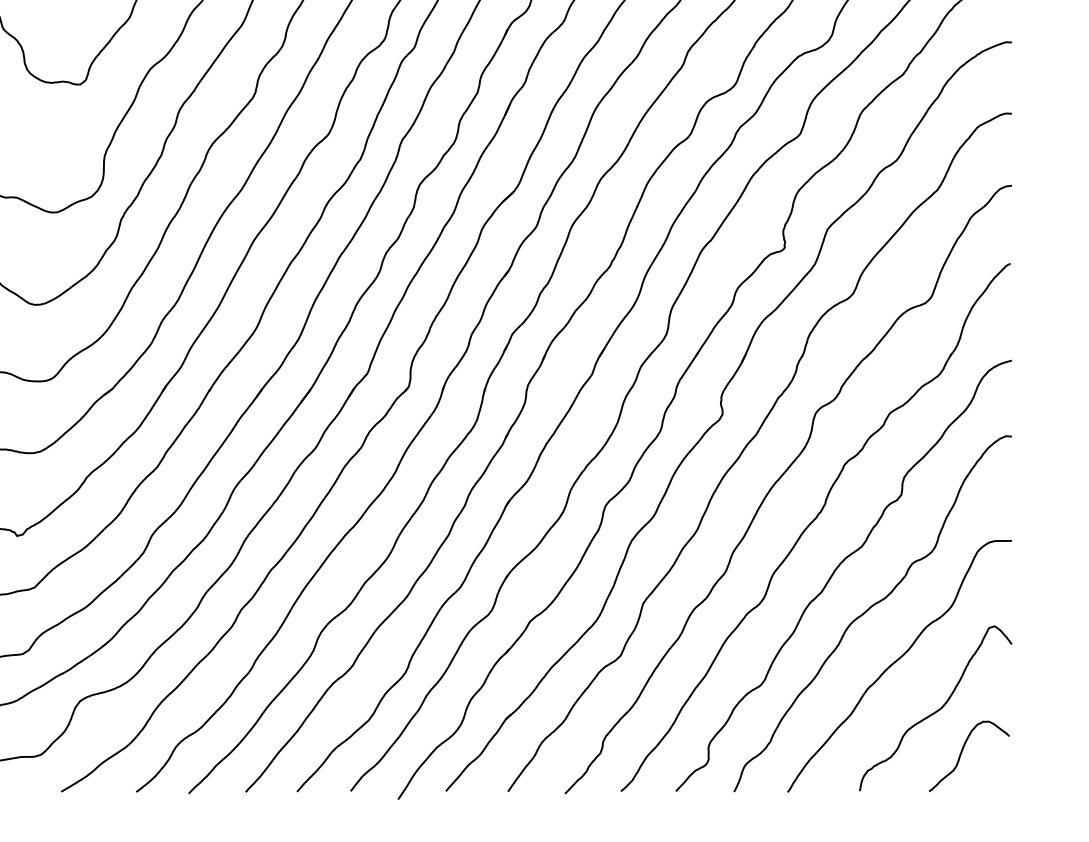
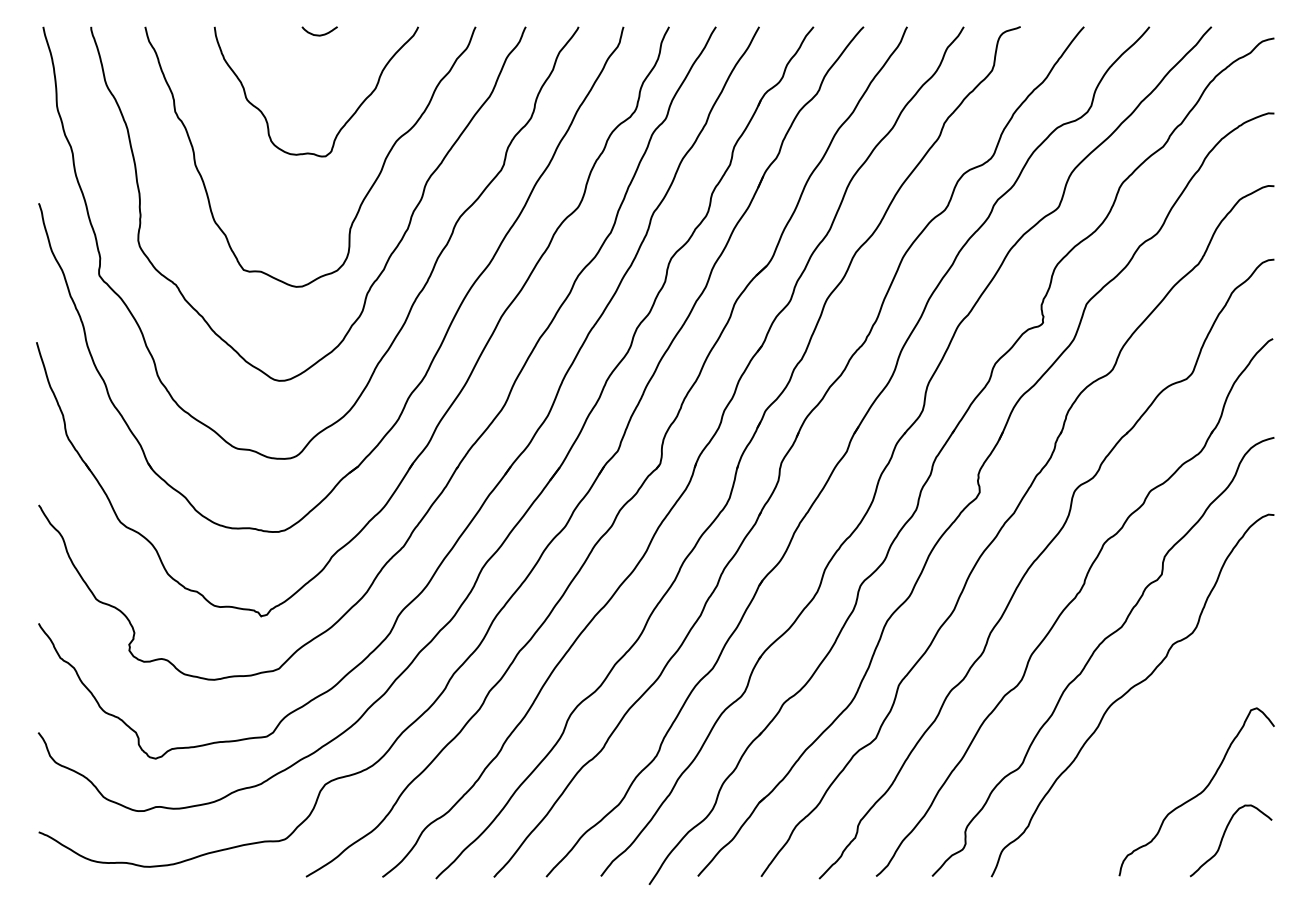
curve: (896, 662) -> (1156, 745), removed

